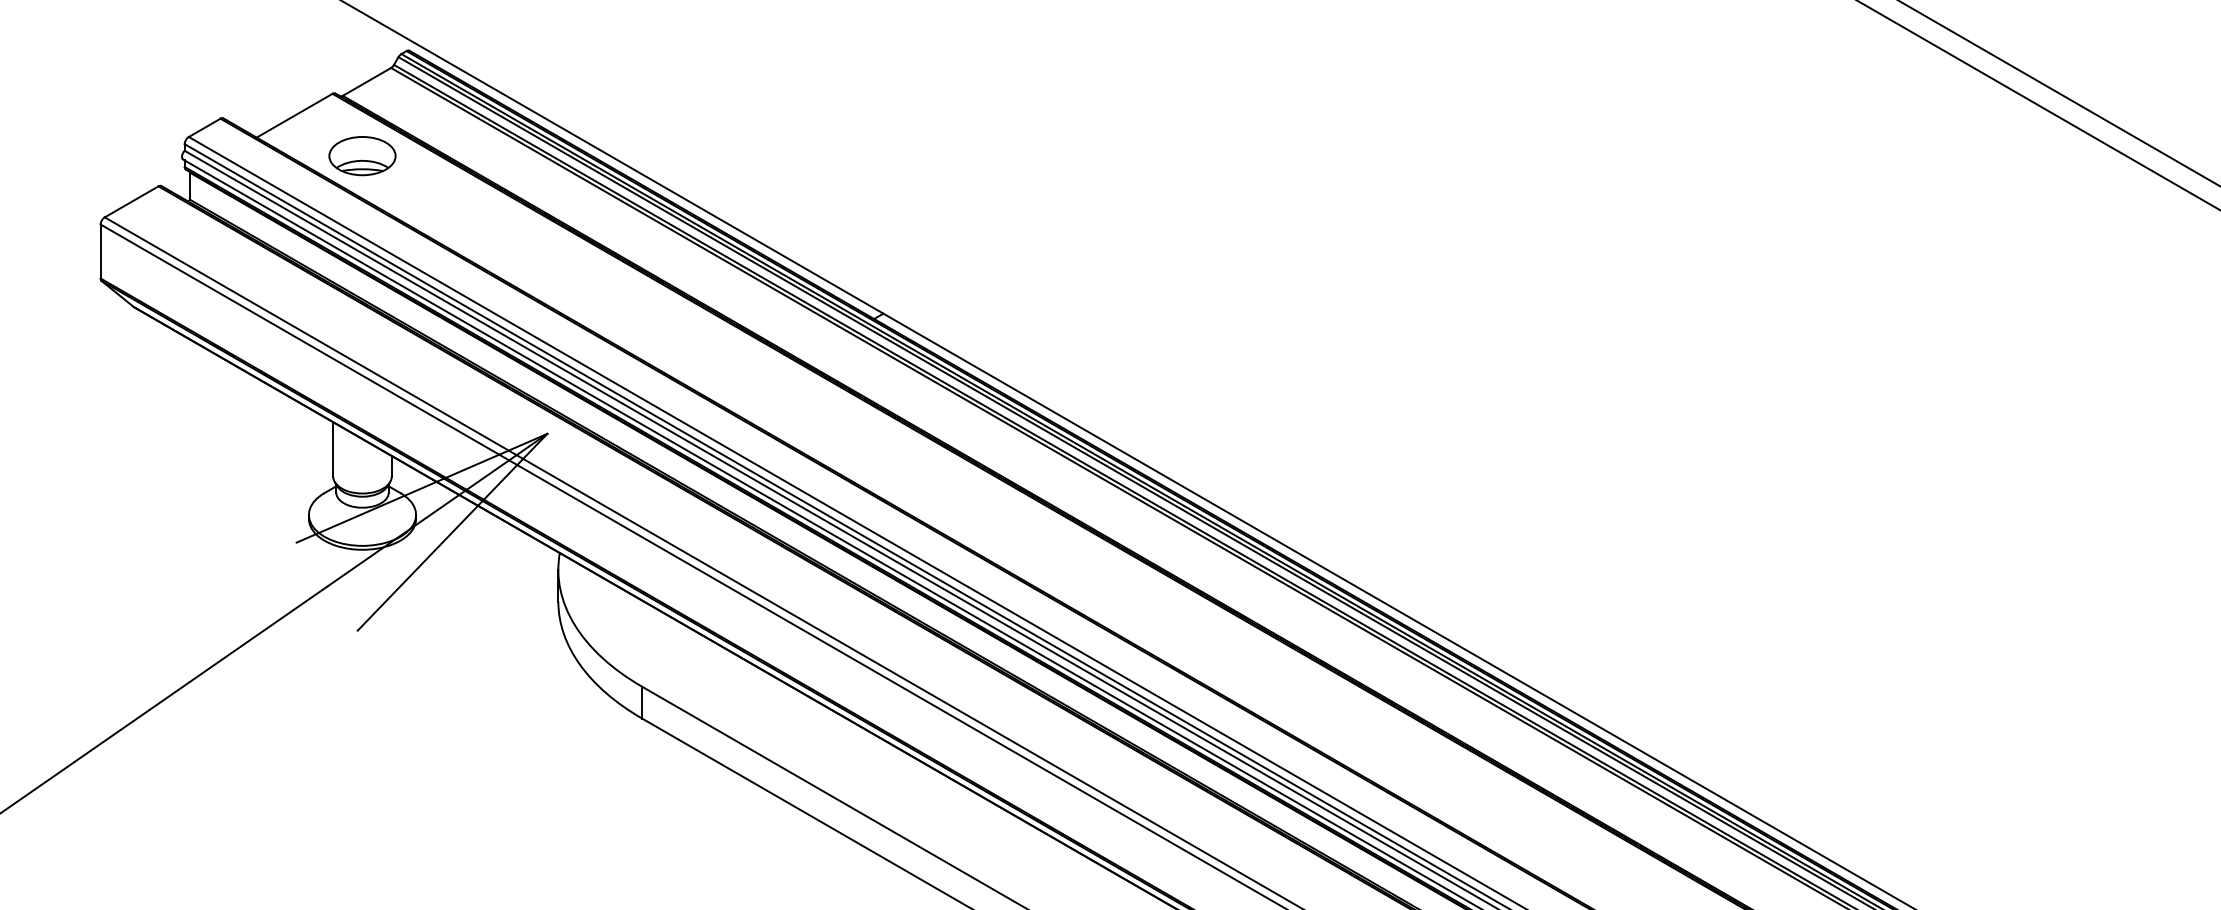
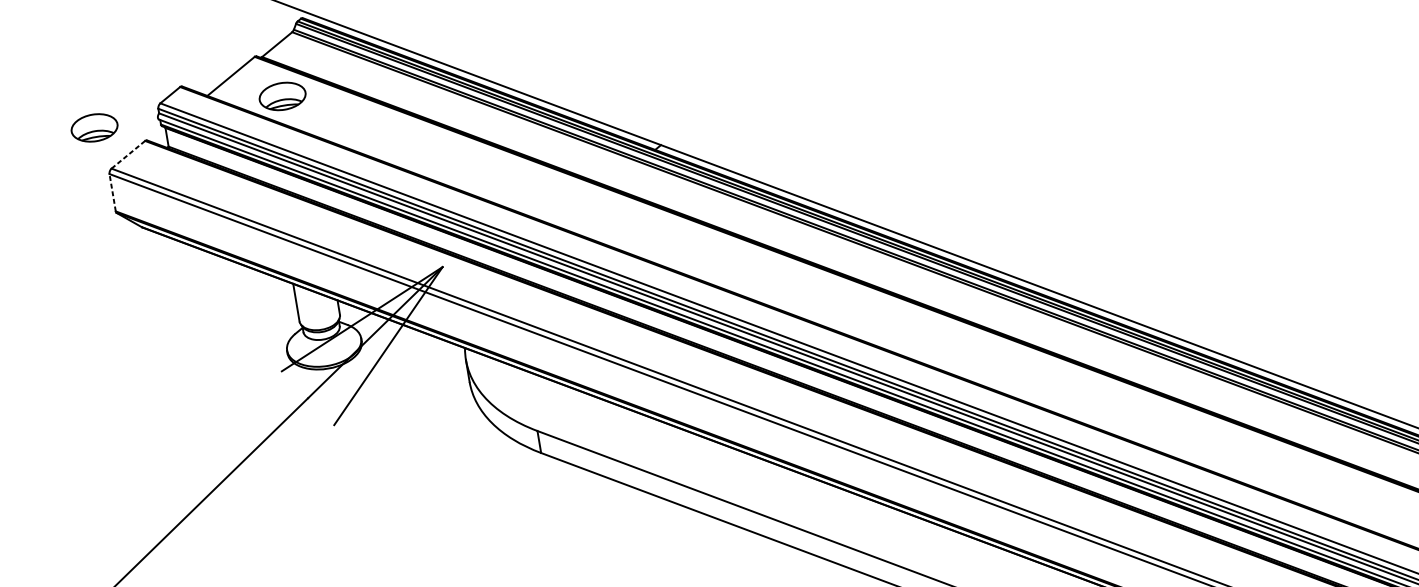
part: (90, 156) -> (94, 128), added
line: (132, 201) -> (128, 154), solid -> dashed
line: (100, 251) -> (112, 192), solid -> dashed

